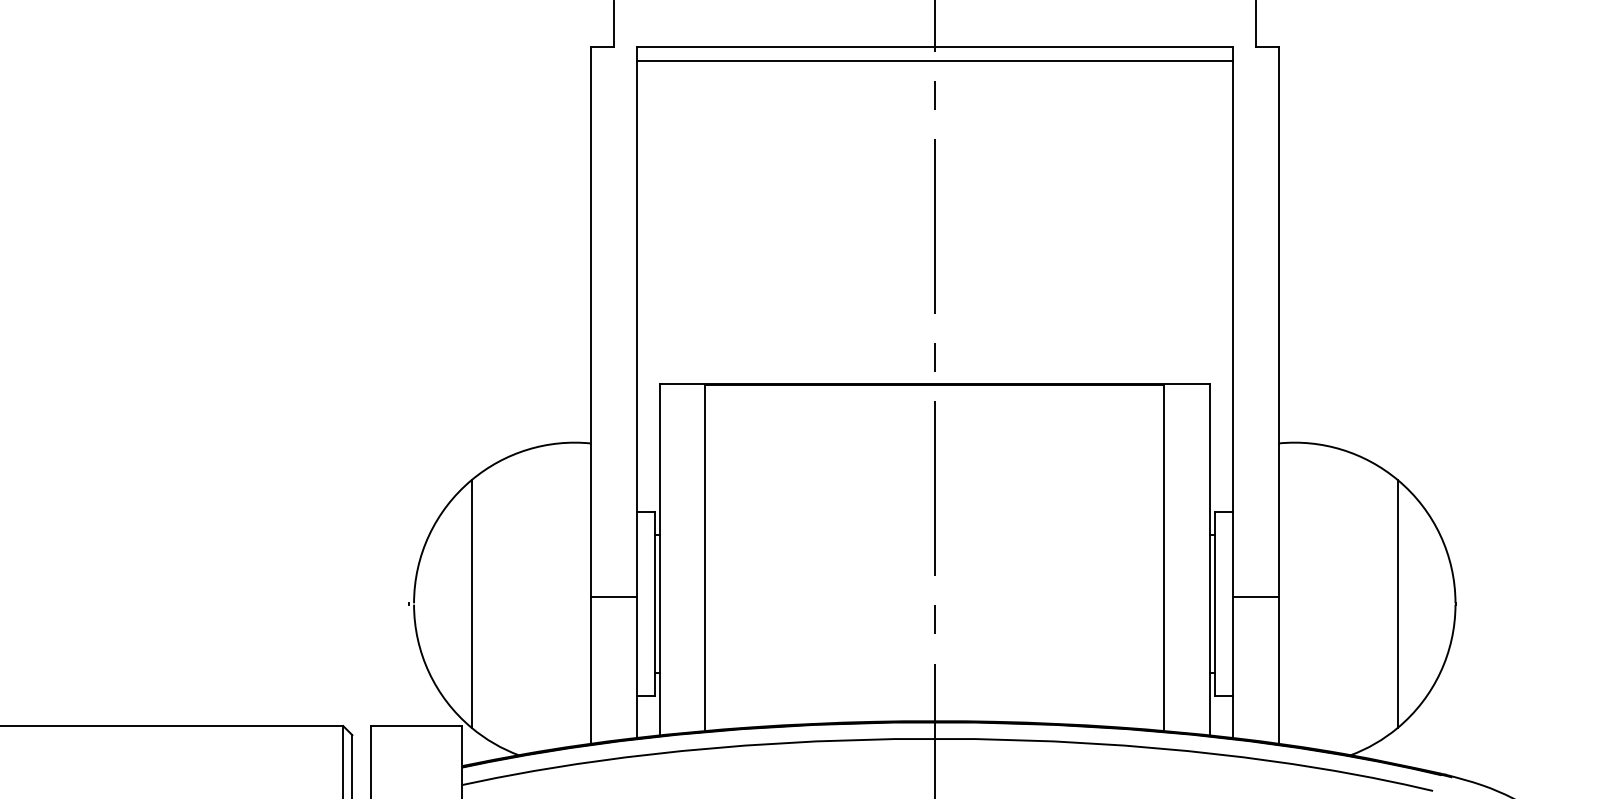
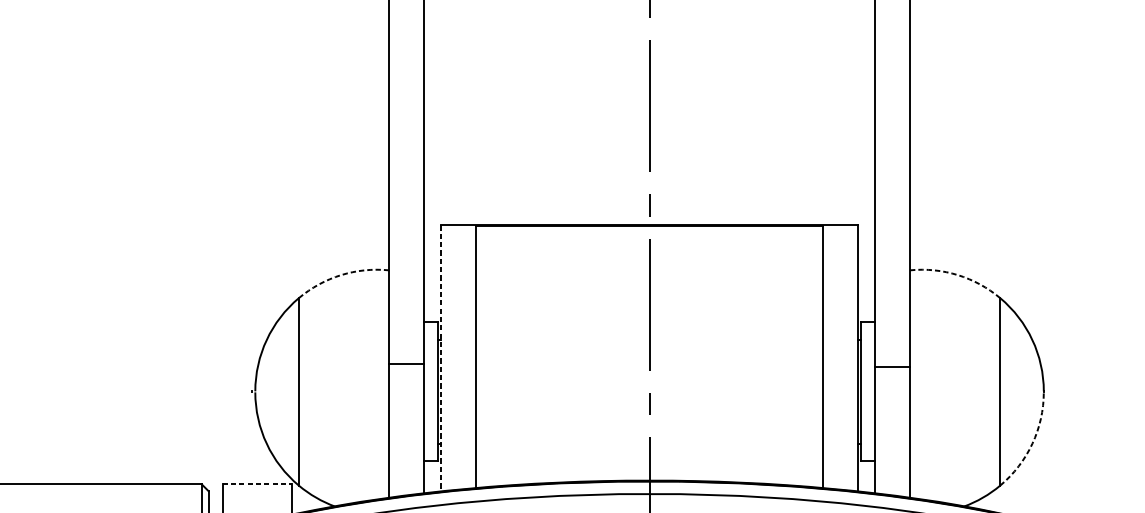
arc: (527, 449) -> (341, 274), solid -> dashed
arc: (1342, 449) -> (958, 274), solid -> dashed
line: (659, 560) -> (441, 358), solid -> dashed
line: (613, 596) -> (406, 363), moved
line: (1255, 596) -> (892, 366), moved
arc: (1440, 672) -> (1032, 443), solid -> dashed
line: (416, 726) -> (257, 484), solid -> dashed

